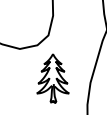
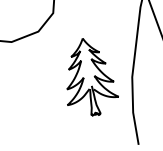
part: (52, 78) -> (88, 77), moved

